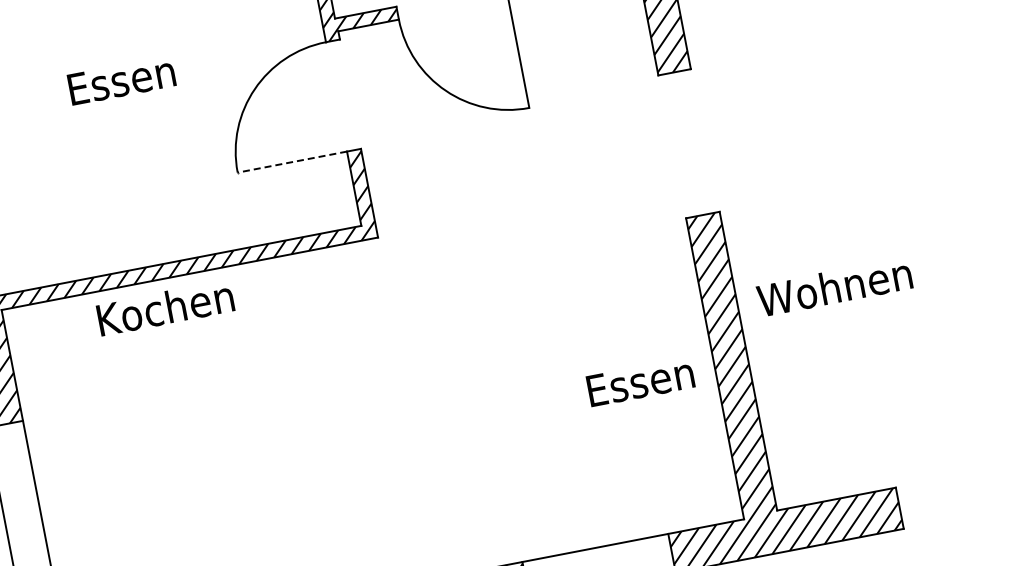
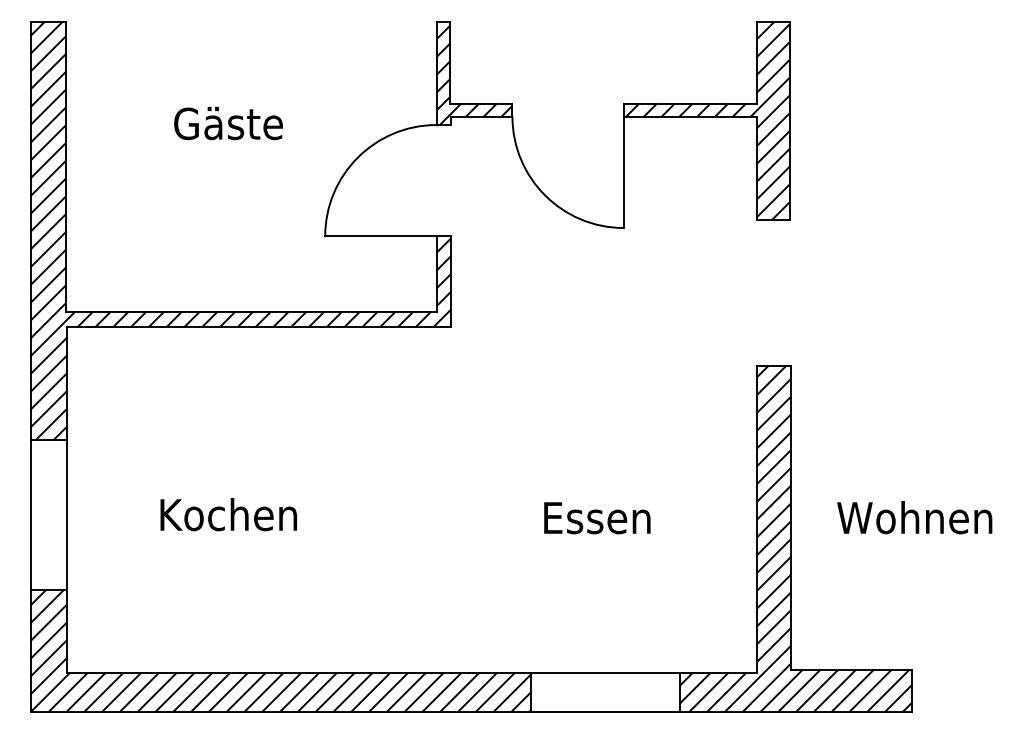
text: (121, 80) -> (228, 123), Essen -> Gäste
line: (292, 162) -> (380, 236), dashed -> solid
text: (834, 286) -> (914, 517), moved
text: (165, 307) -> (228, 514), moved
text: (640, 382) -> (597, 518), moved

